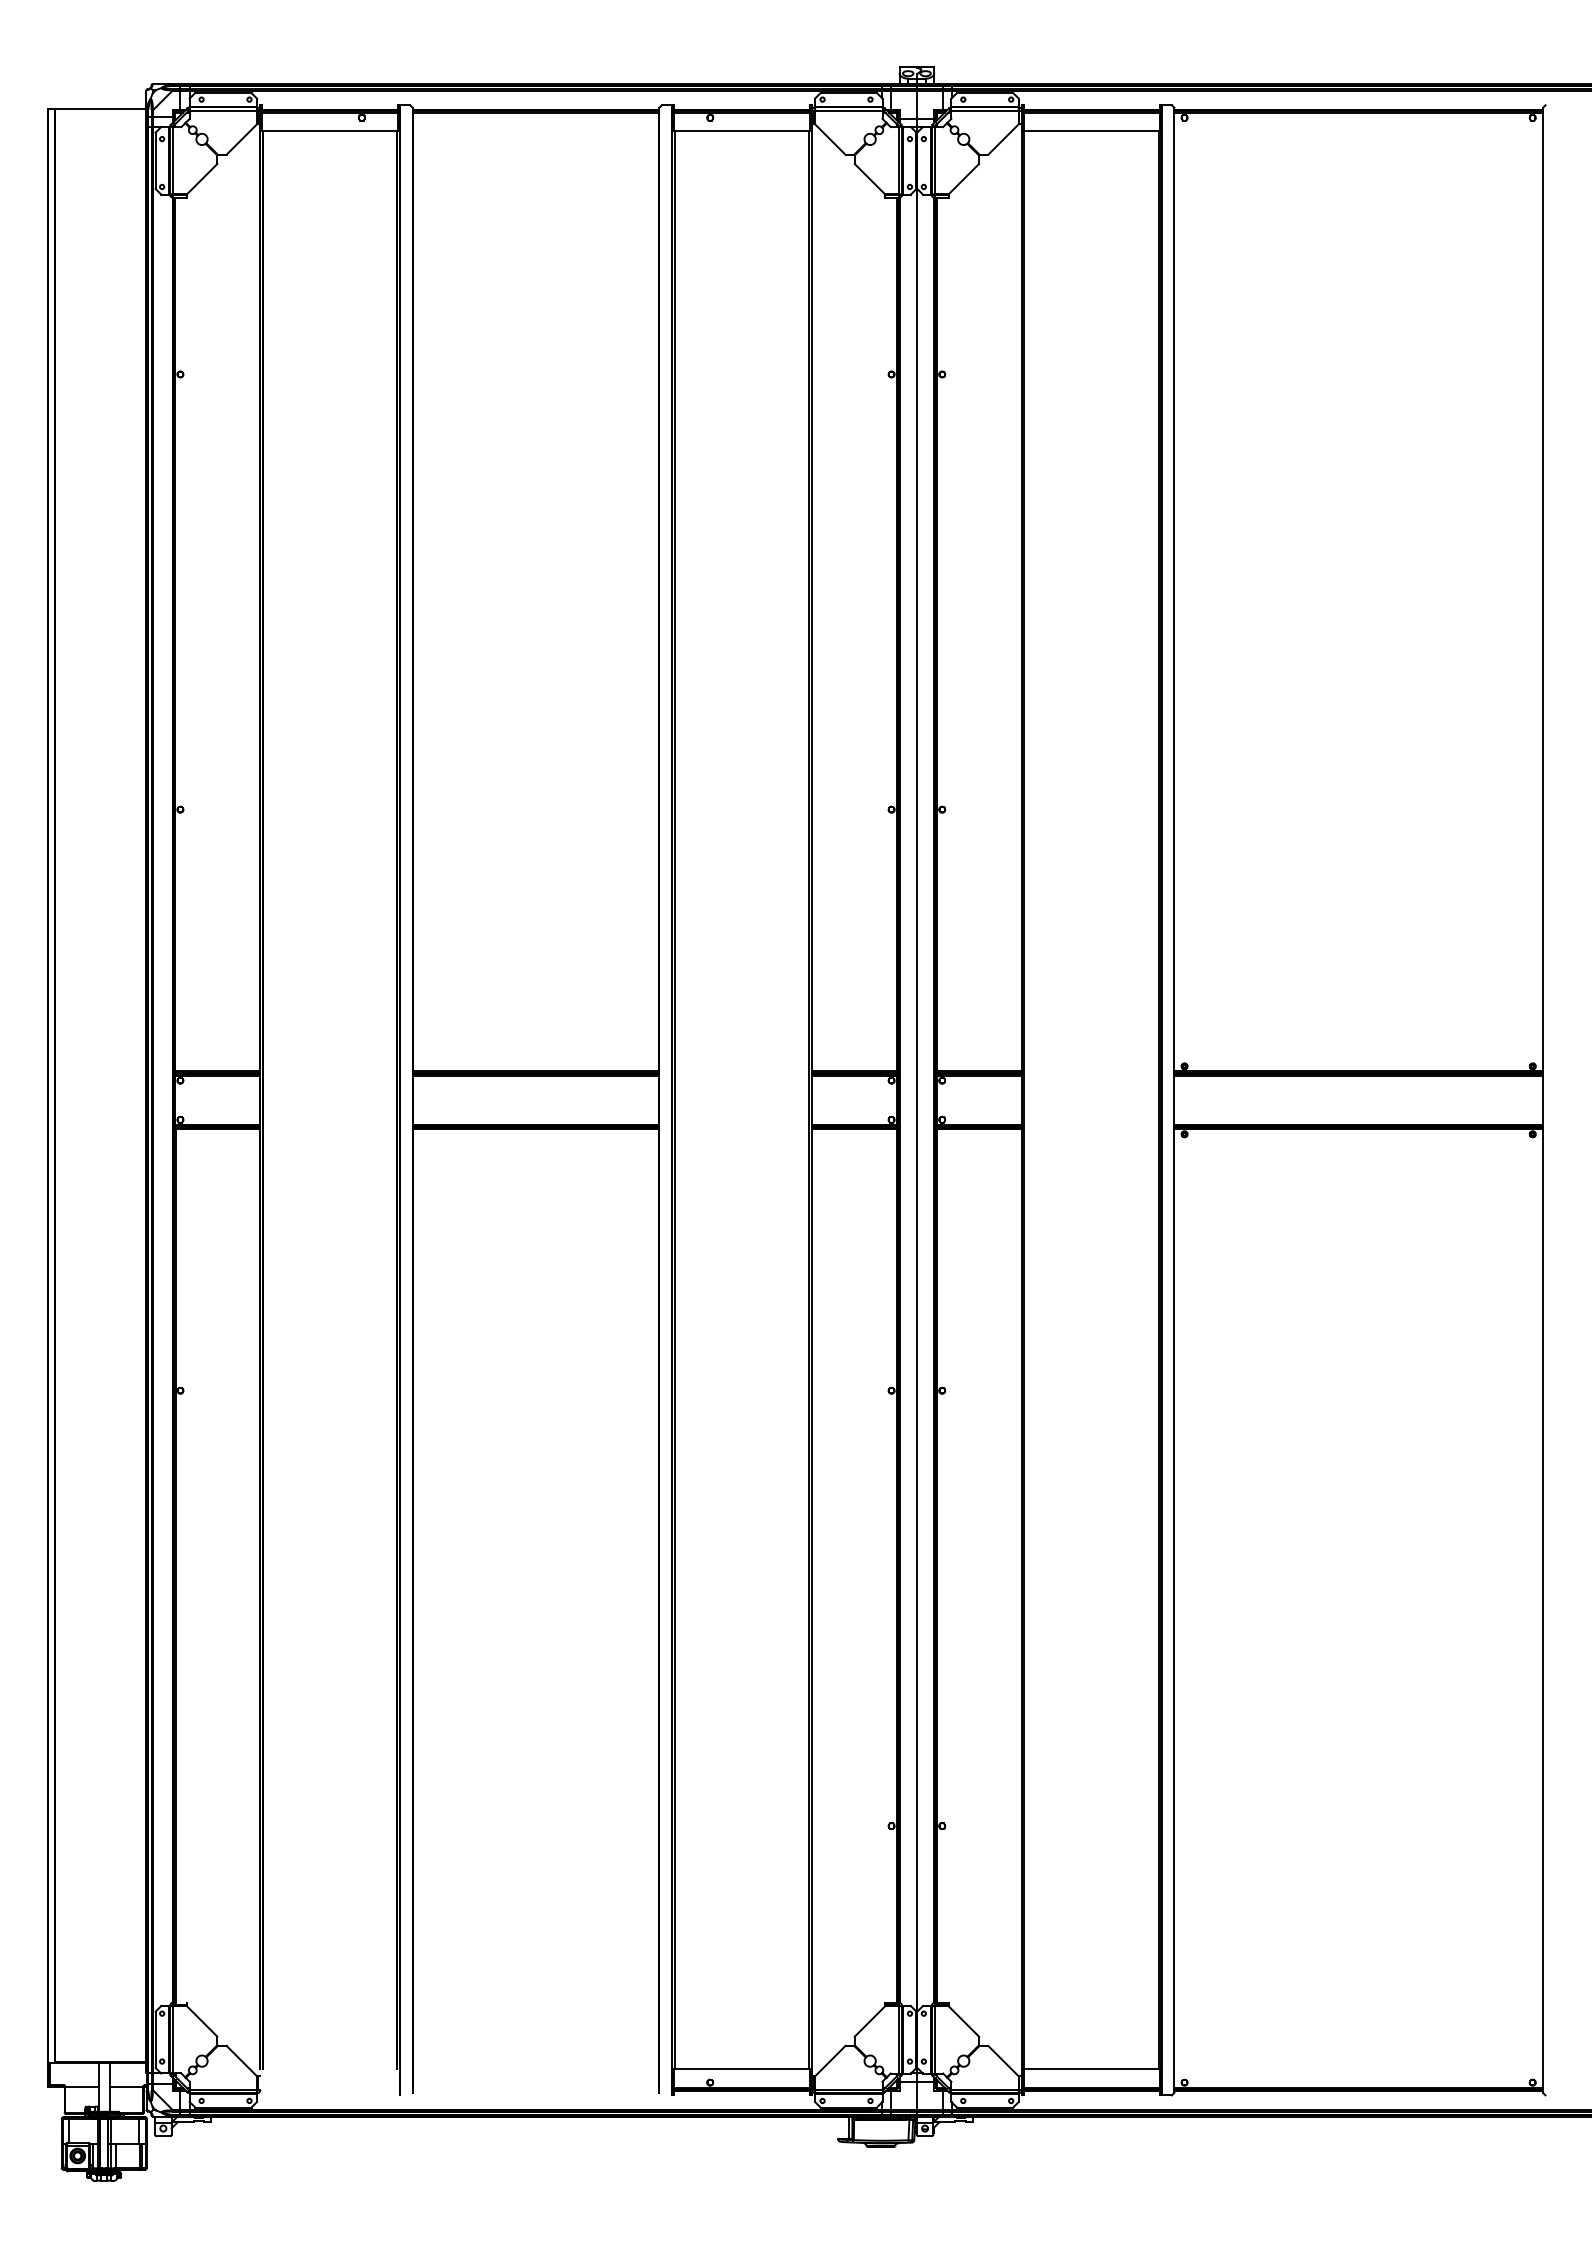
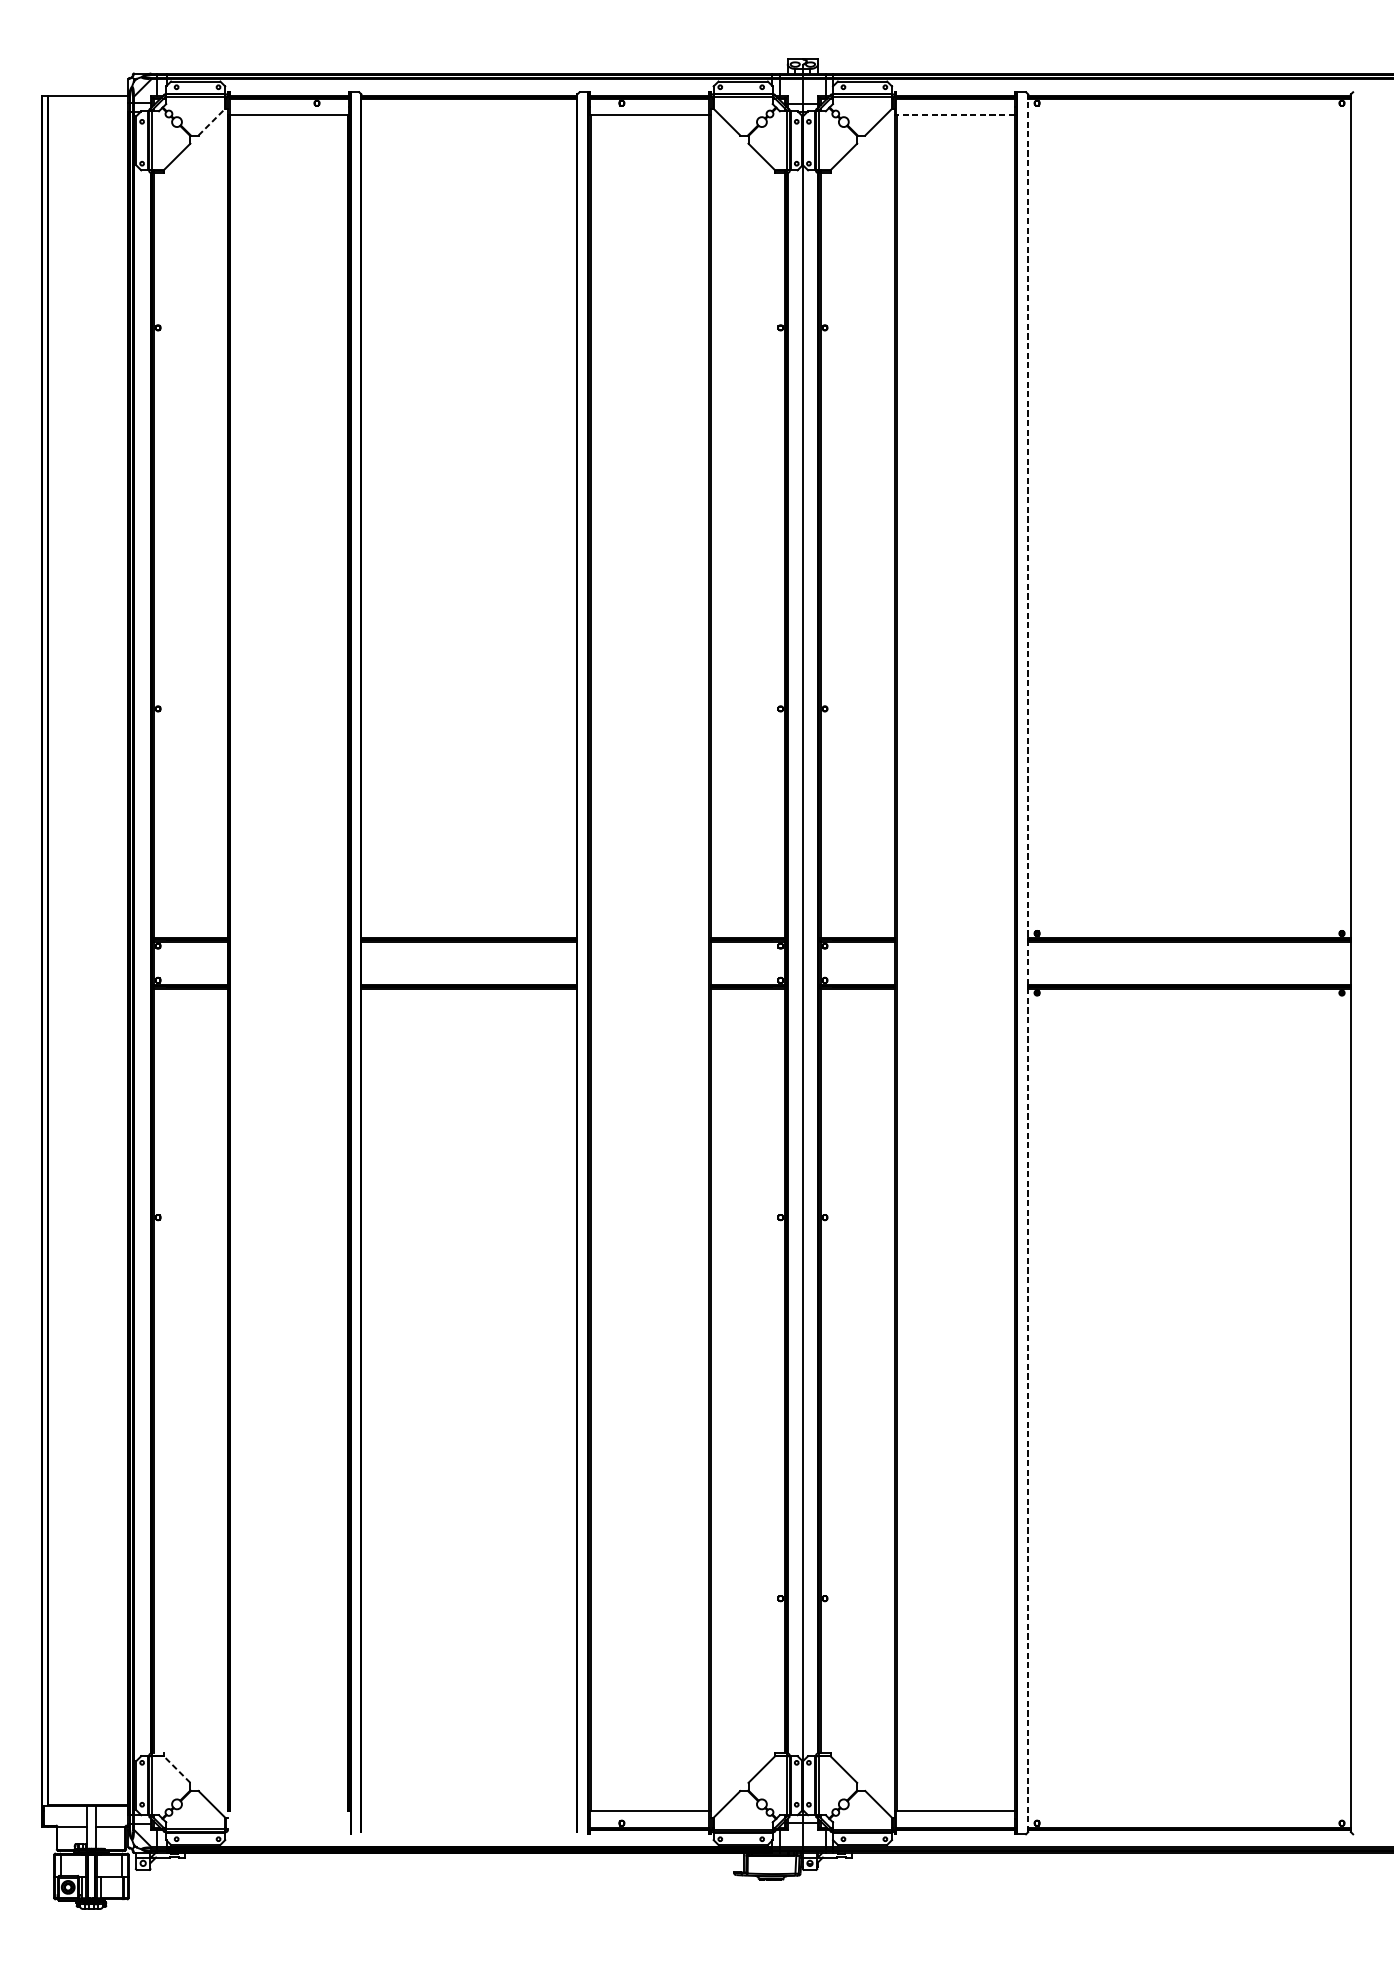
line: (1091, 131) -> (955, 115), solid -> dashed
line: (242, 139) -> (212, 122), solid -> dashed
line: (1174, 1100) -> (1028, 963), solid -> dashed
line: (201, 2021) -> (176, 1769), solid -> dashed

